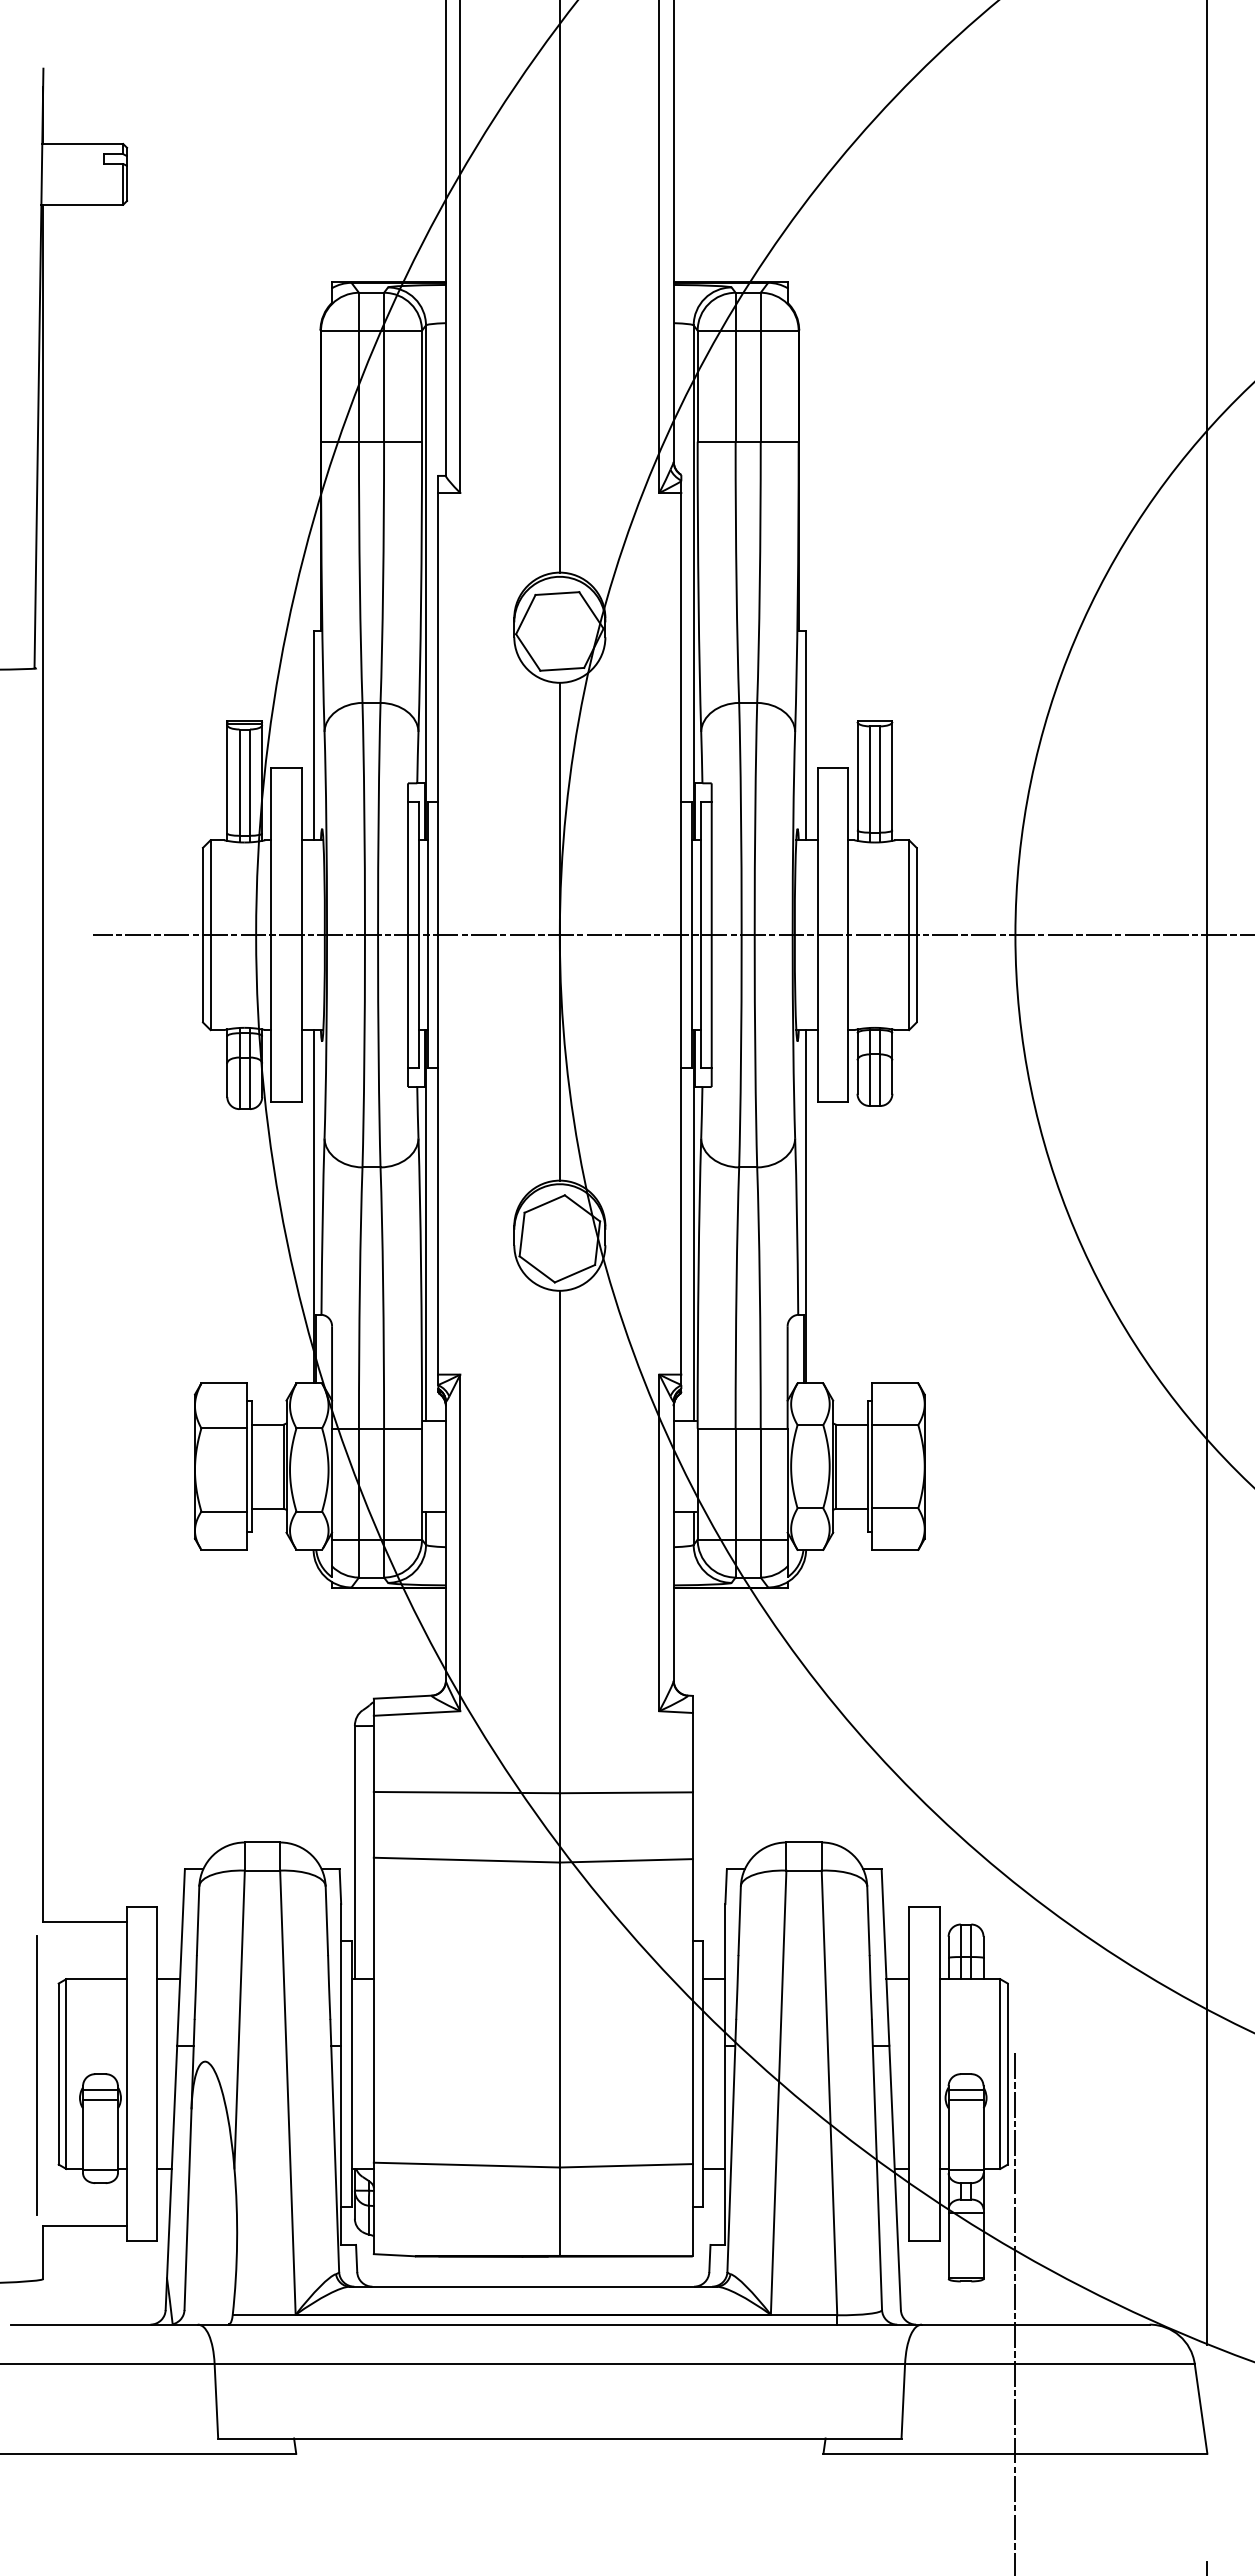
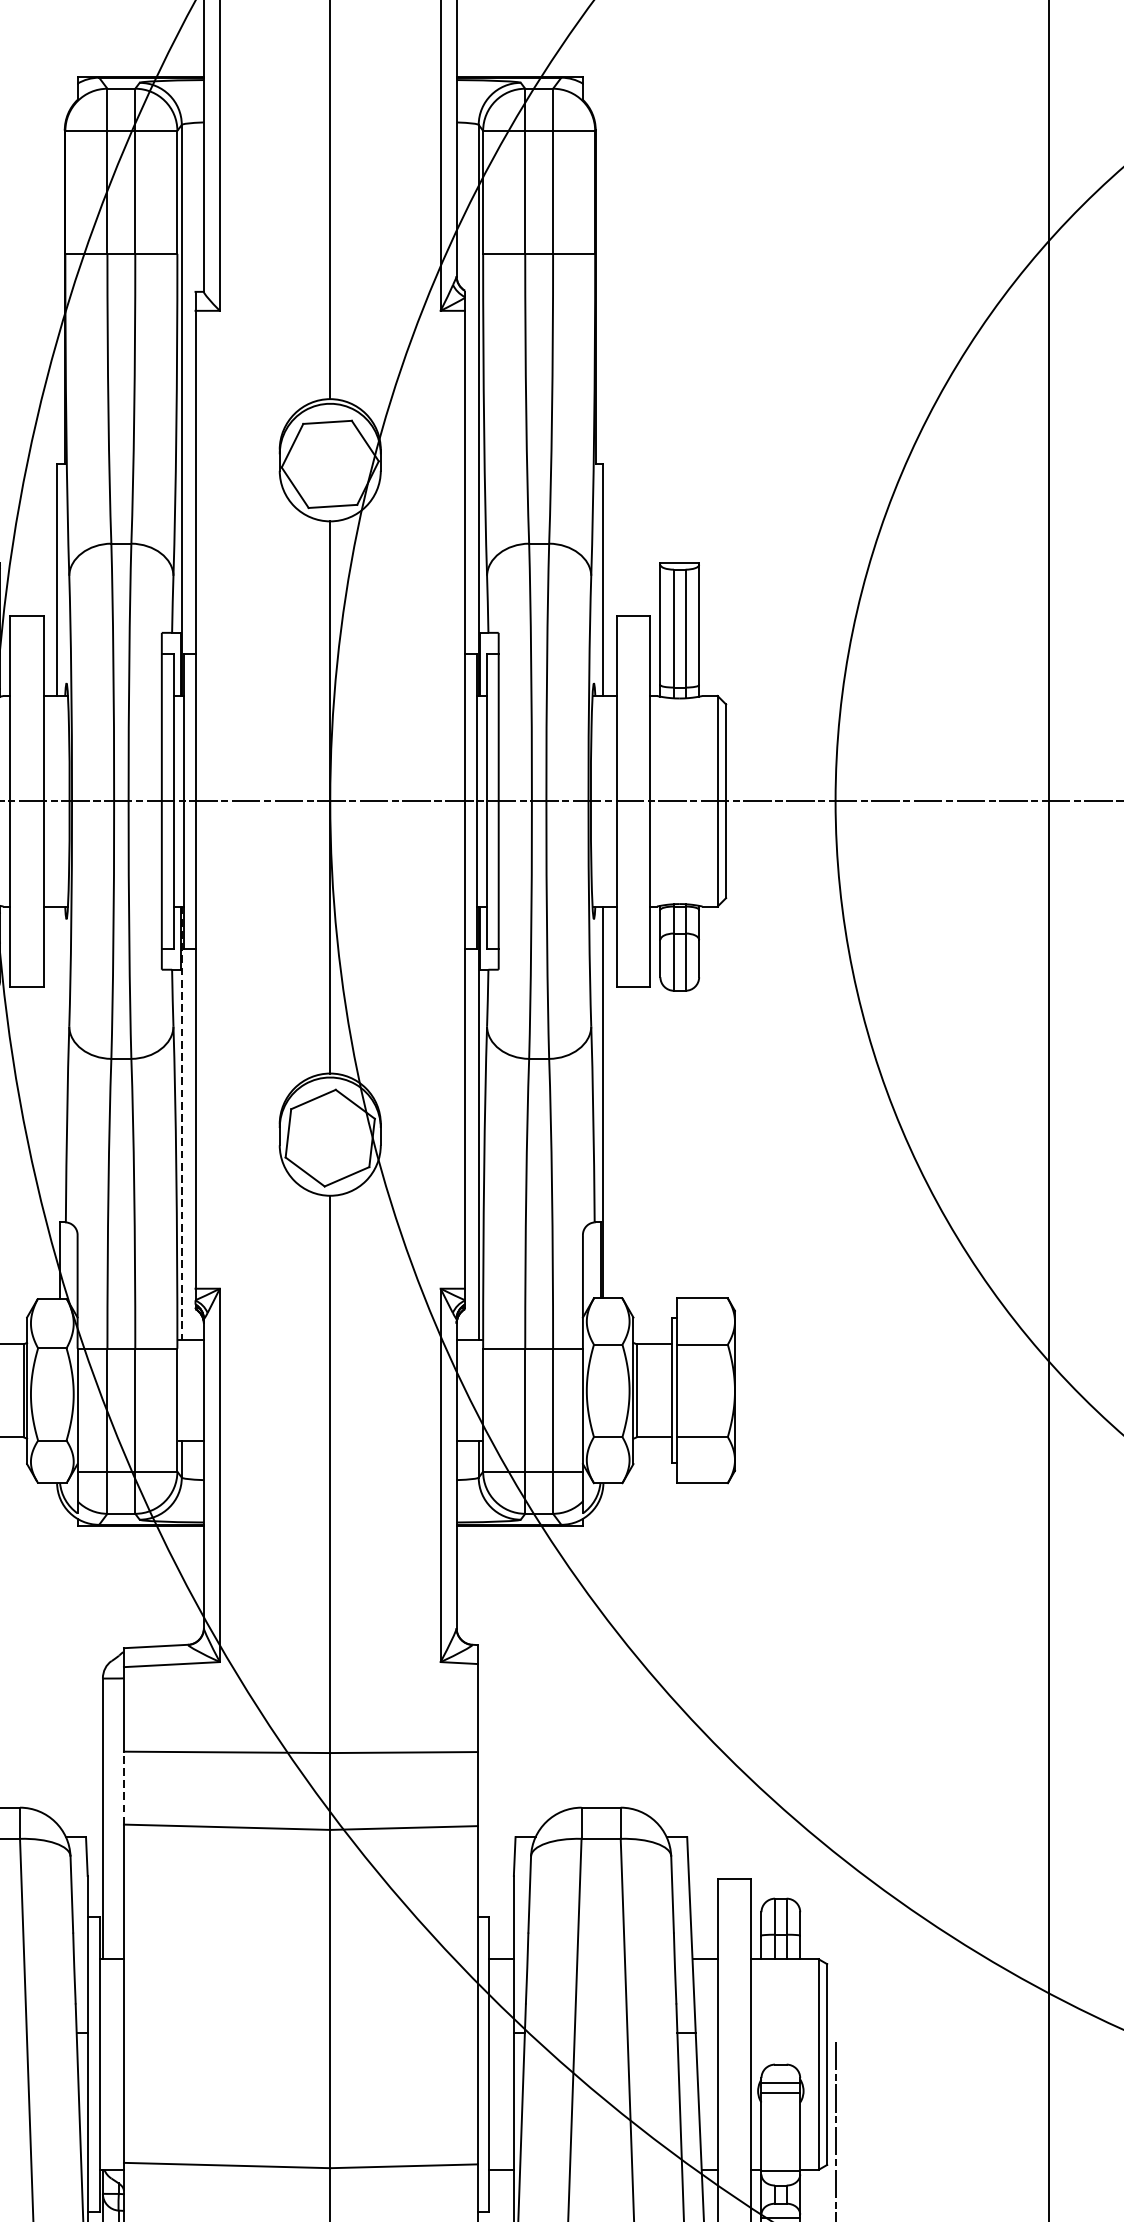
line: (313, 1206) -> (57, 1102), removed
line: (426, 1225) -> (182, 1123), solid -> dashed
line: (373, 1824) -> (123, 1787), solid -> dashed

